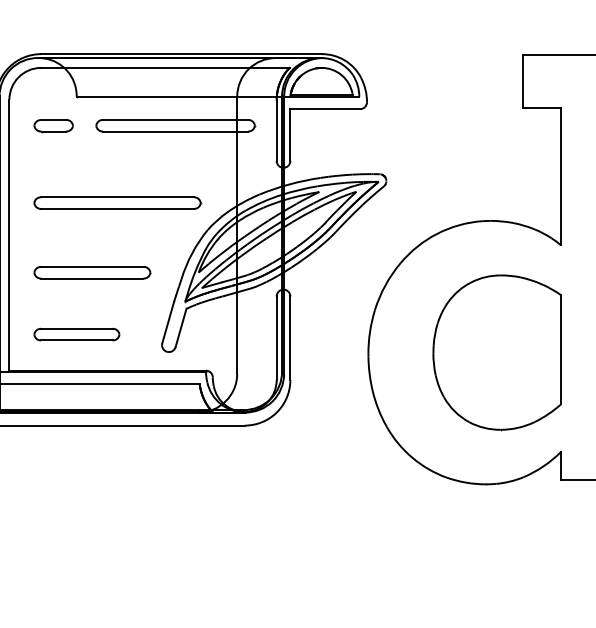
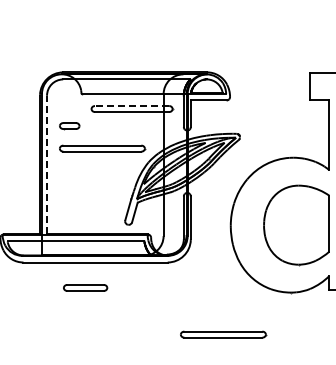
line: (174, 120) -> (131, 106), solid -> dashed
part: (53, 126) -> (69, 126), moved
line: (10, 234) -> (47, 164), solid -> dashed
part: (92, 273) -> (89, 184), removed
part: (76, 333) -> (85, 287), moved
part: (354, 566) -> (223, 334), added

